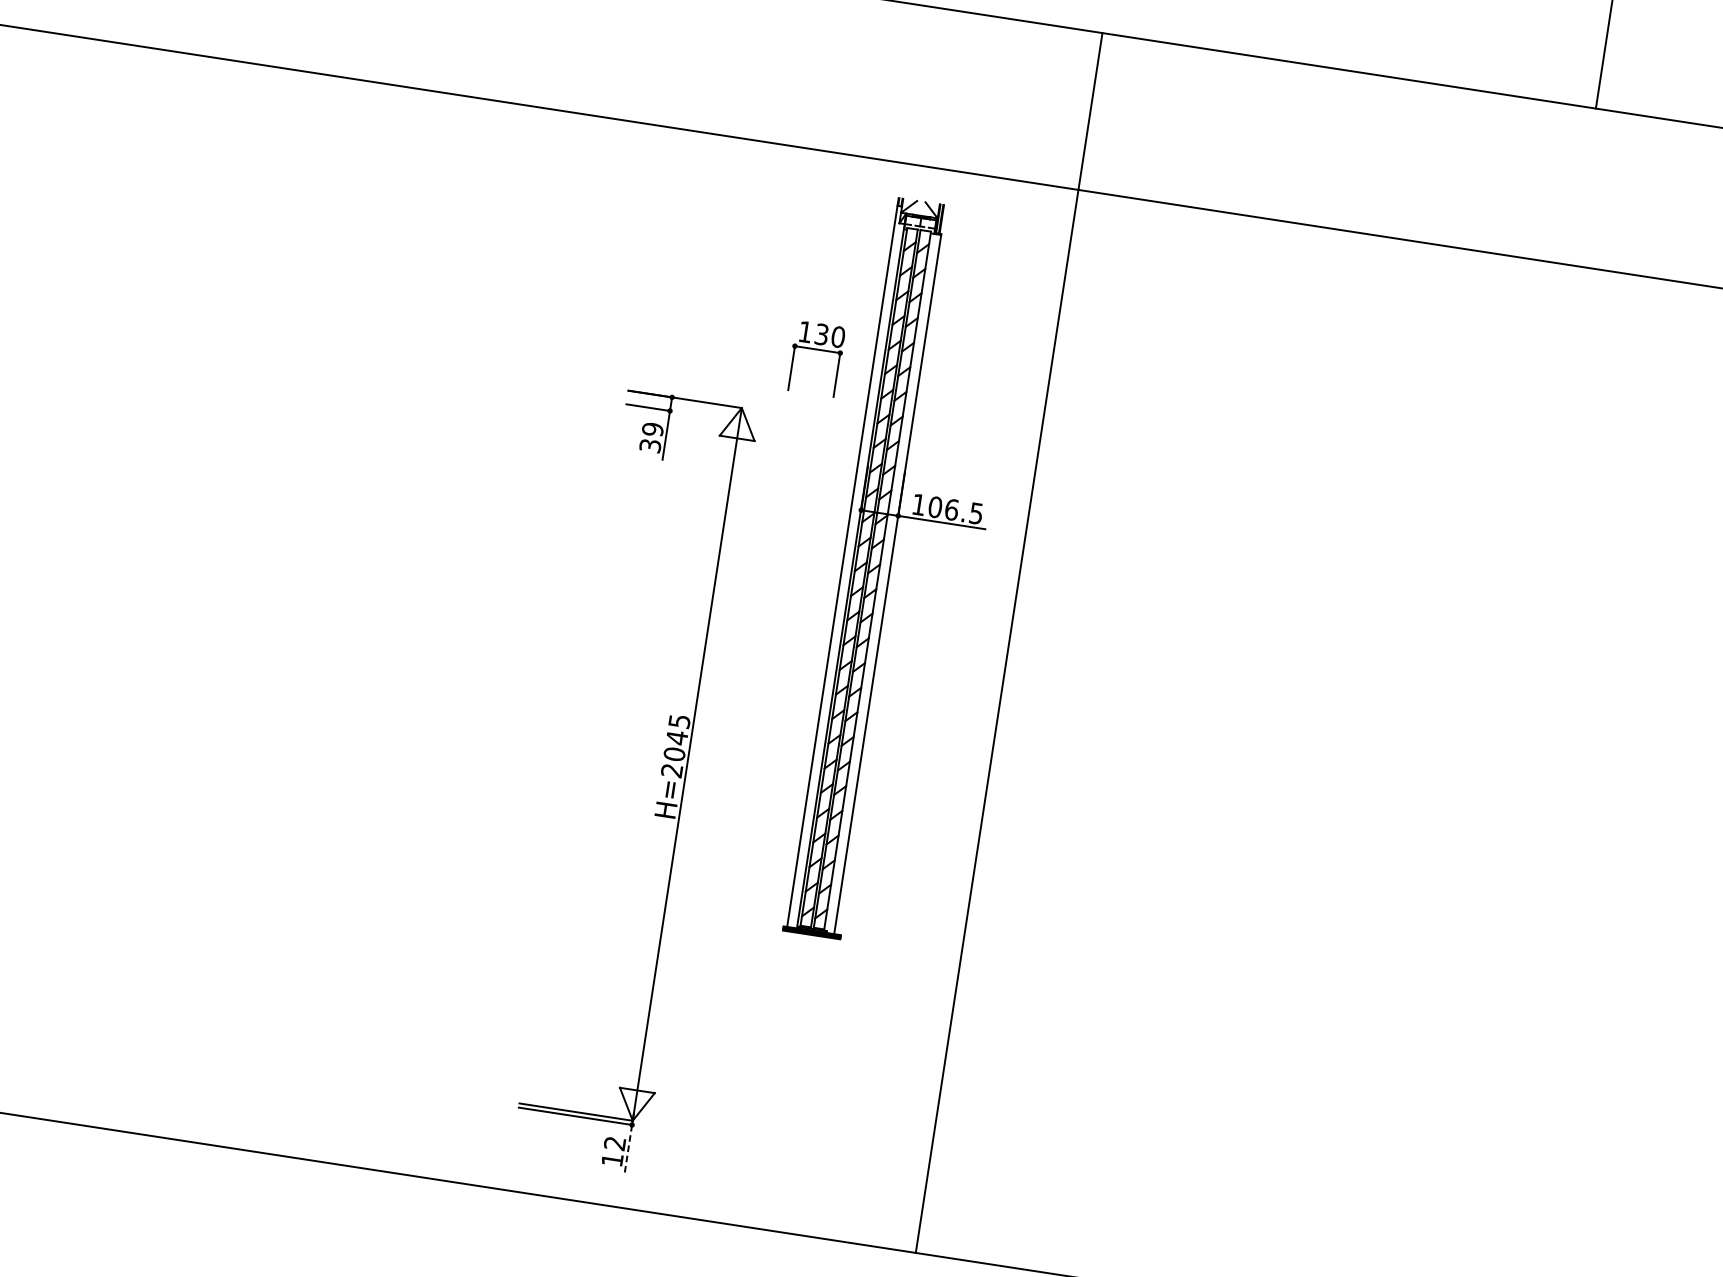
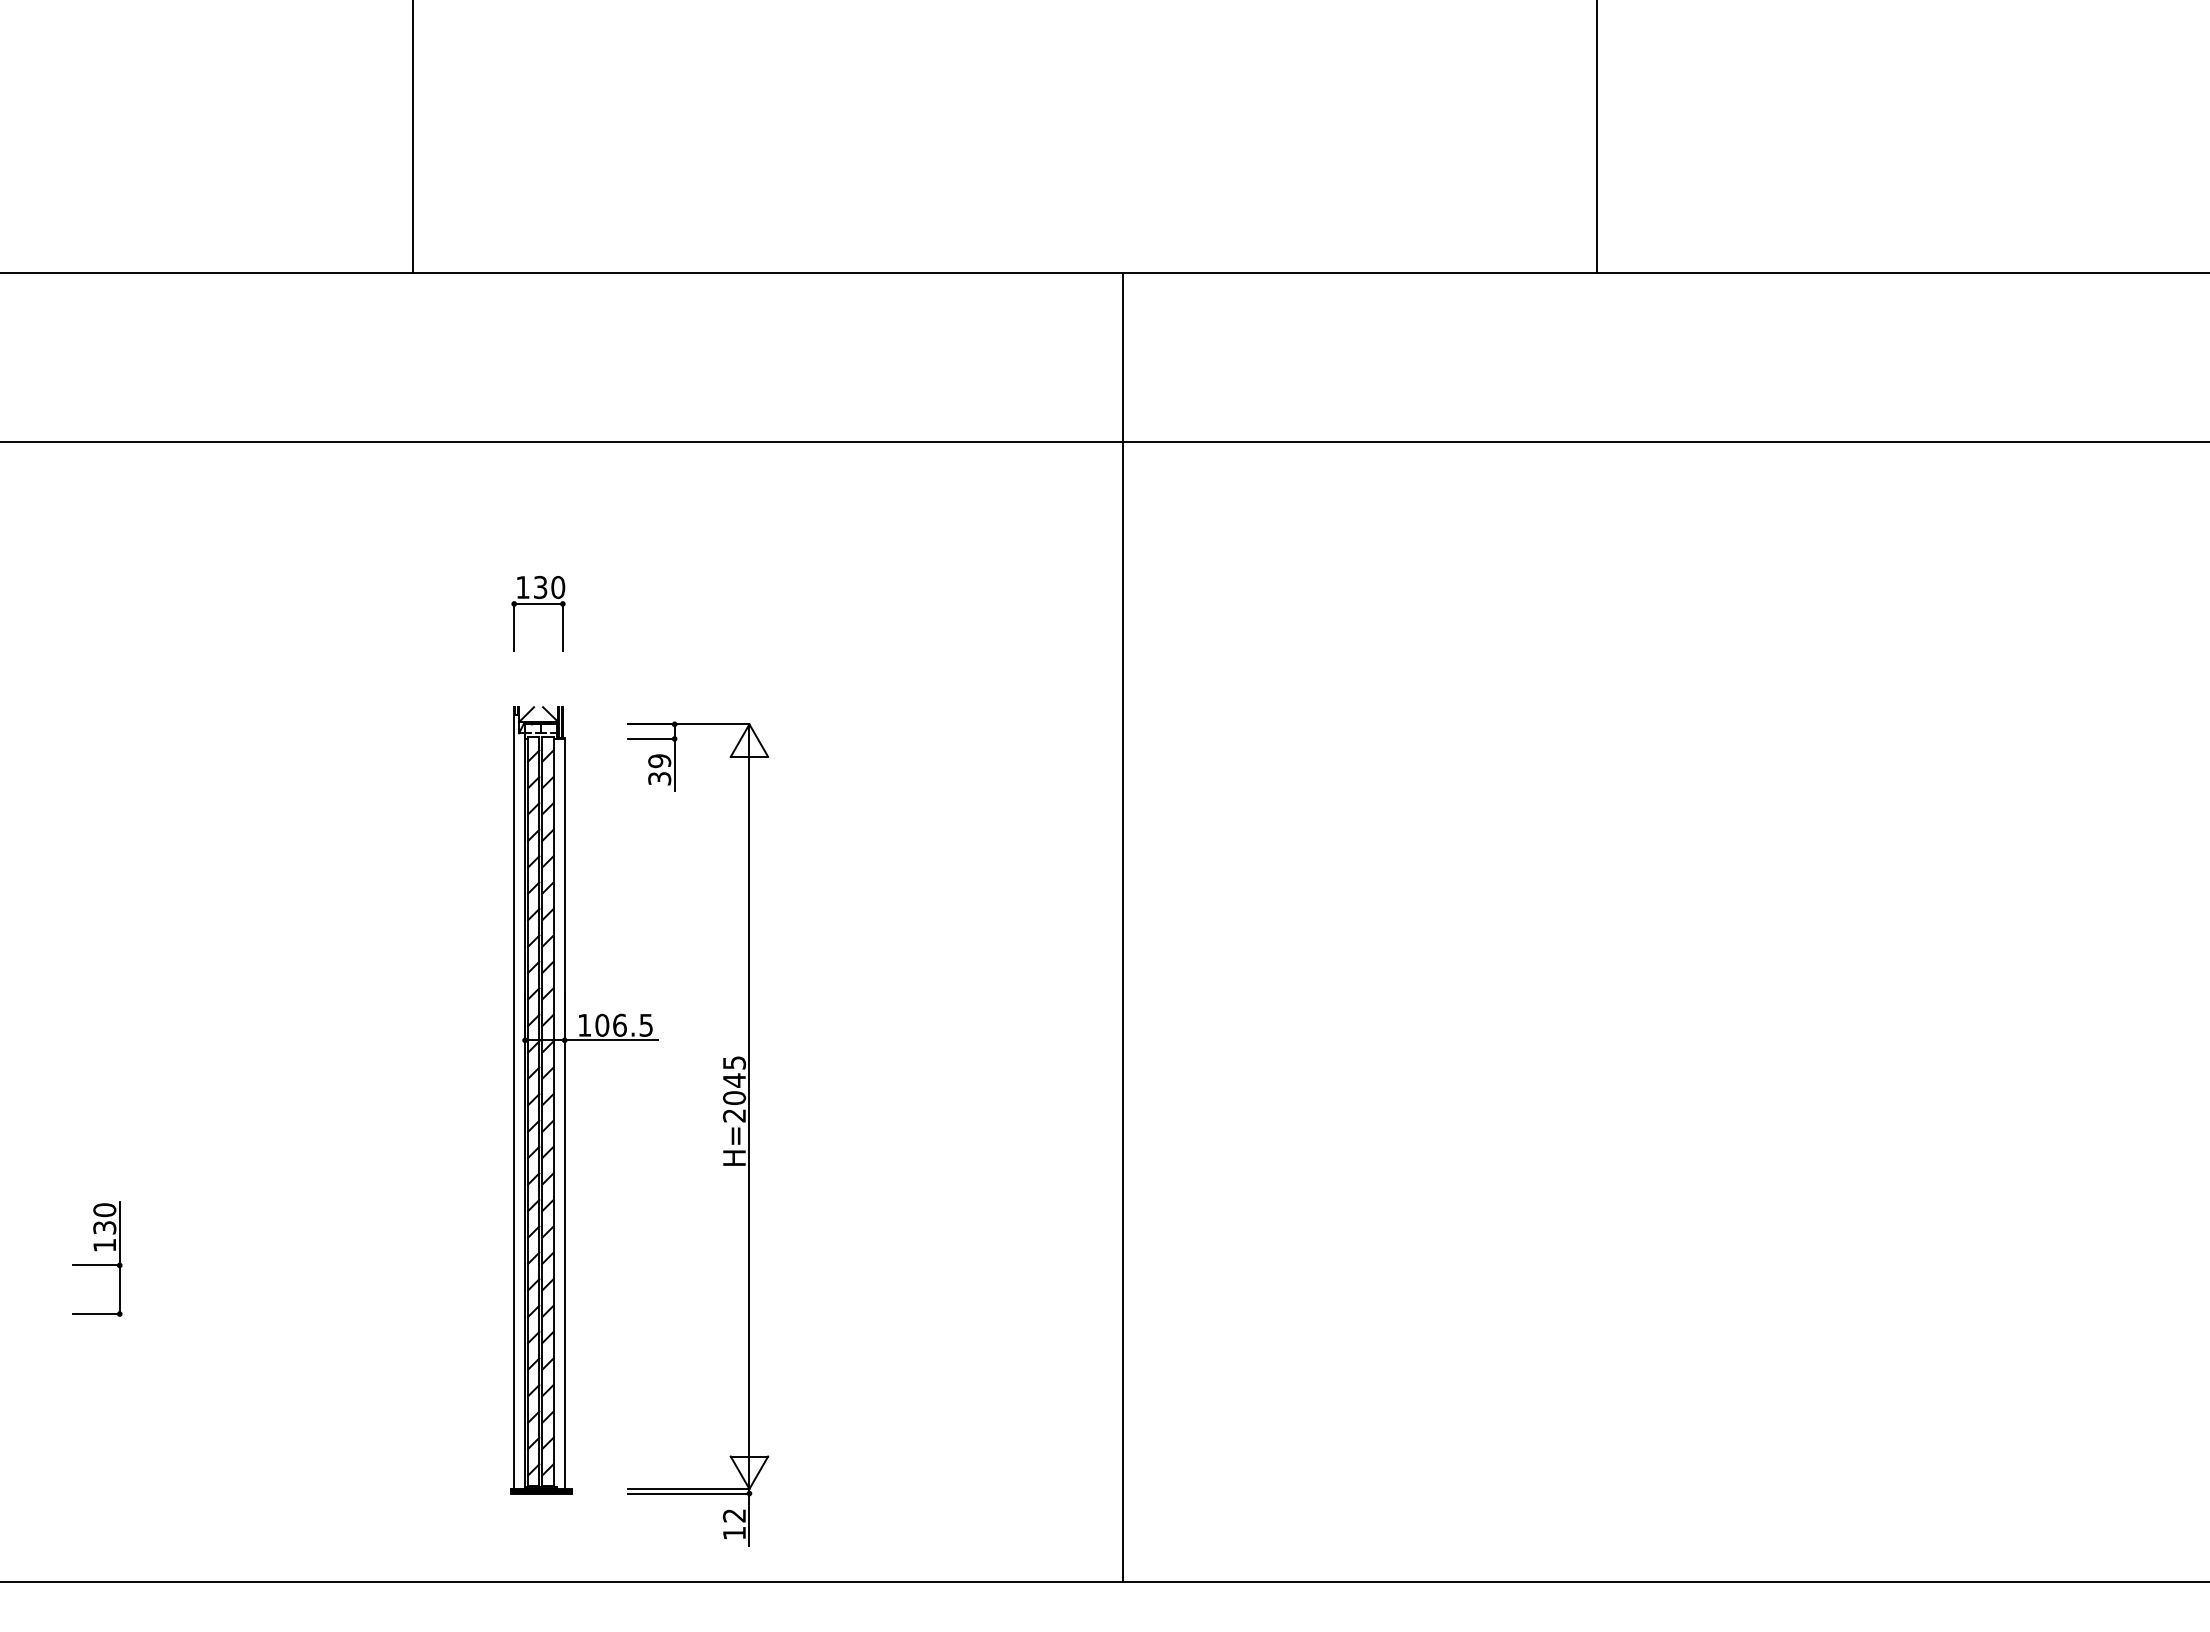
part: (817, 350) -> (538, 604), moved
part: (890, 572) -> (565, 1100), moved
line: (1009, 642) -> (1123, 927), moved
part: (57, 812) -> (97, 1258), added
line: (628, 1150) -> (749, 1520), dashed -> solid

